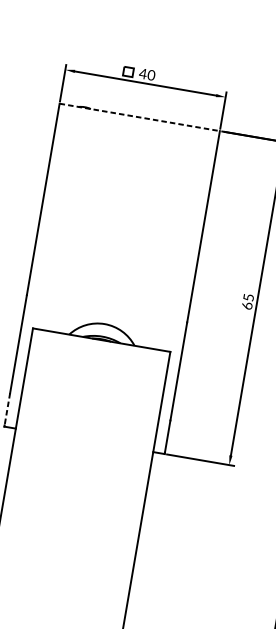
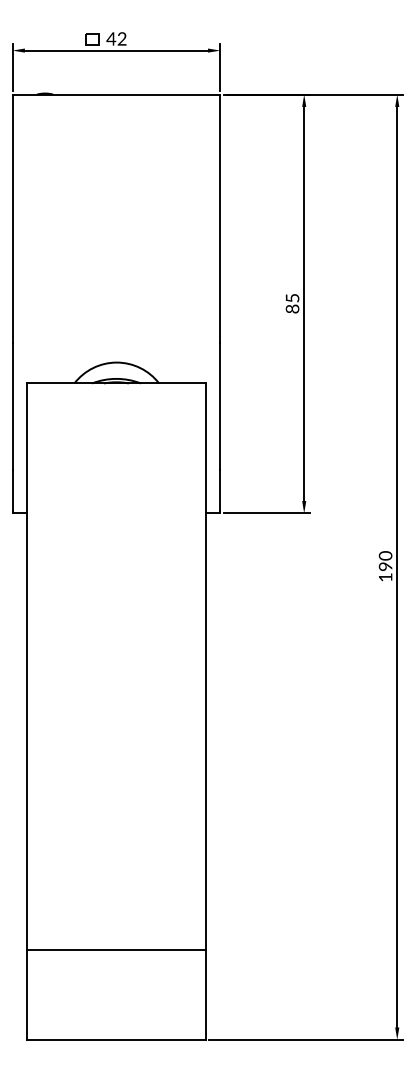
text: (151, 74) -> (121, 38), 40 -> 42
line: (139, 117) -> (116, 94), dashed -> solid
text: (246, 305) -> (291, 308), 65 -> 85
line: (7, 408) -> (12, 490), dashed -> solid

